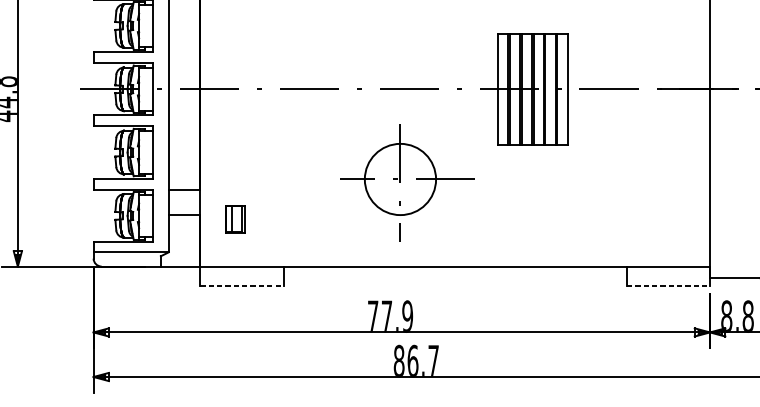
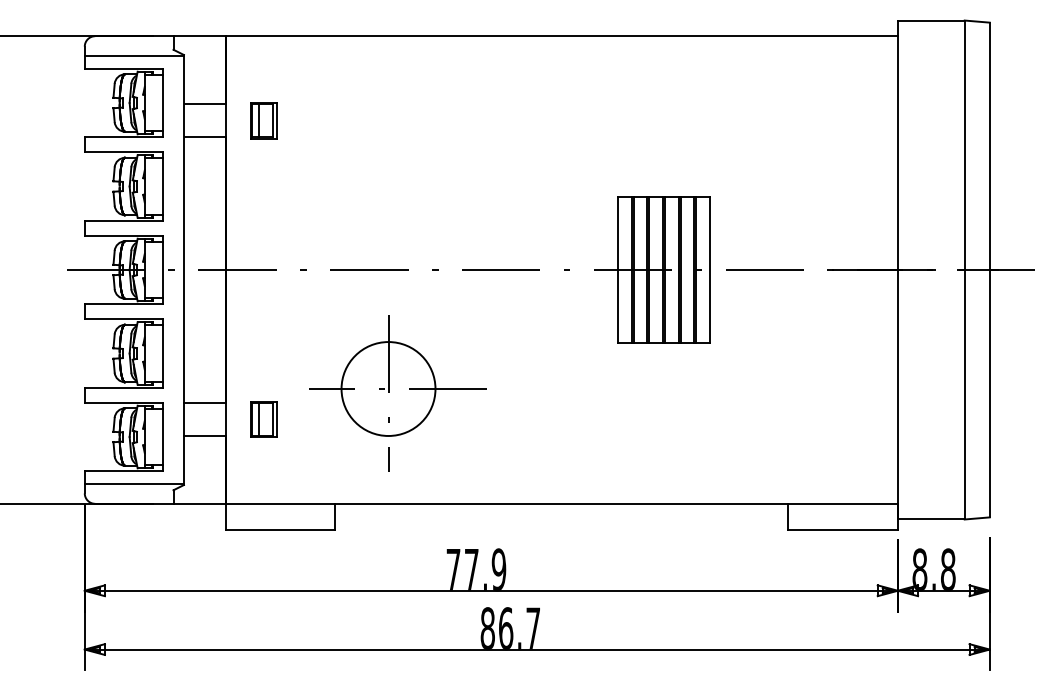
part: (407, 182) -> (397, 393), moved
part: (235, 219) -> (263, 419), moved
line: (242, 285) -> (280, 529), dashed -> solid
line: (668, 285) -> (843, 529), dashed -> solid

